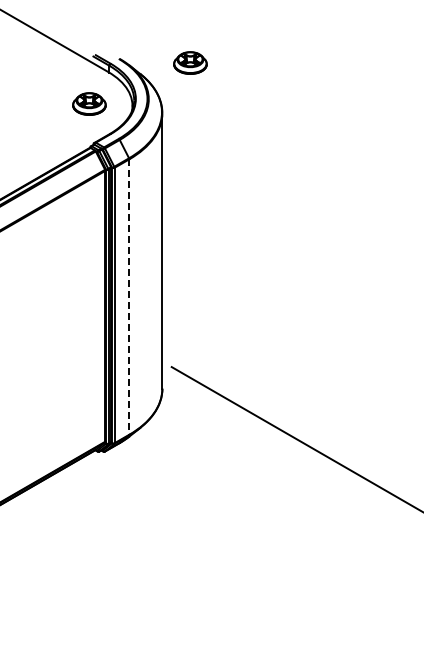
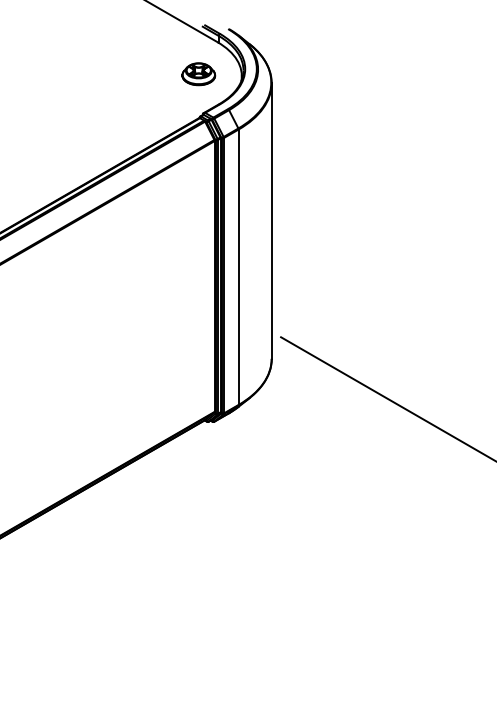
part: (190, 63) -> (299, 33), removed
line: (129, 297) -> (238, 267), dashed -> solid

